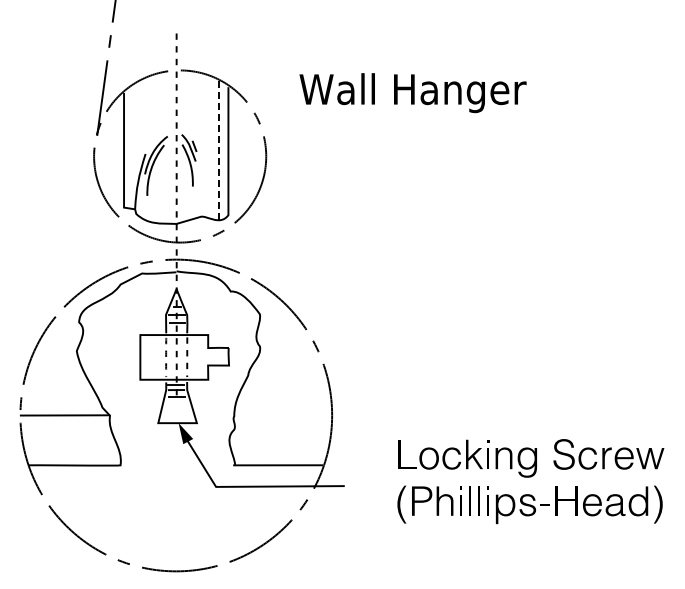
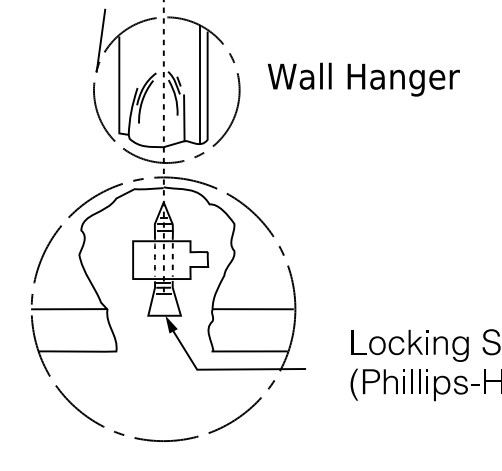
text: (412, 93) -> (363, 80), moved
line: (219, 150) -> (200, 85), dashed -> solid
line: (200, 189) -> (184, 118), added
line: (282, 415) -> (253, 309), added

